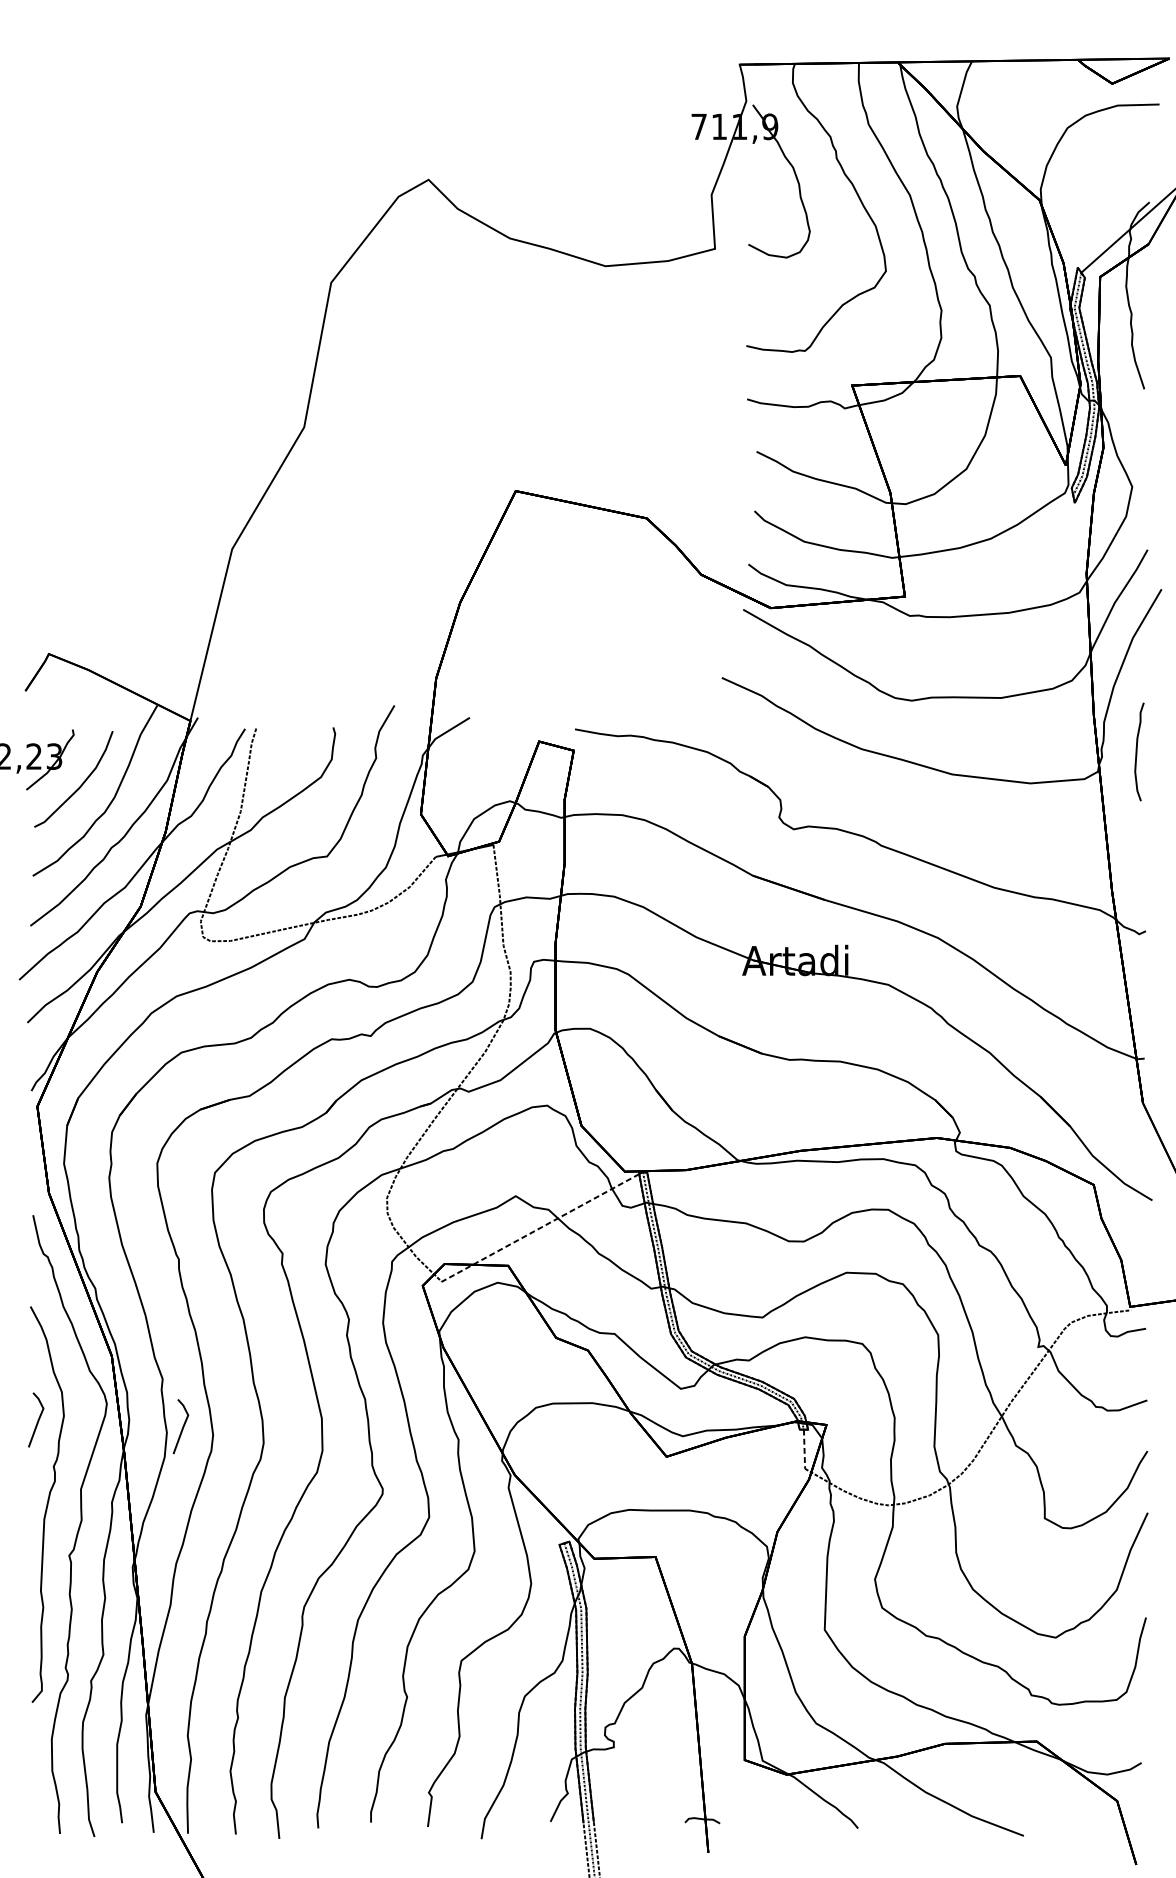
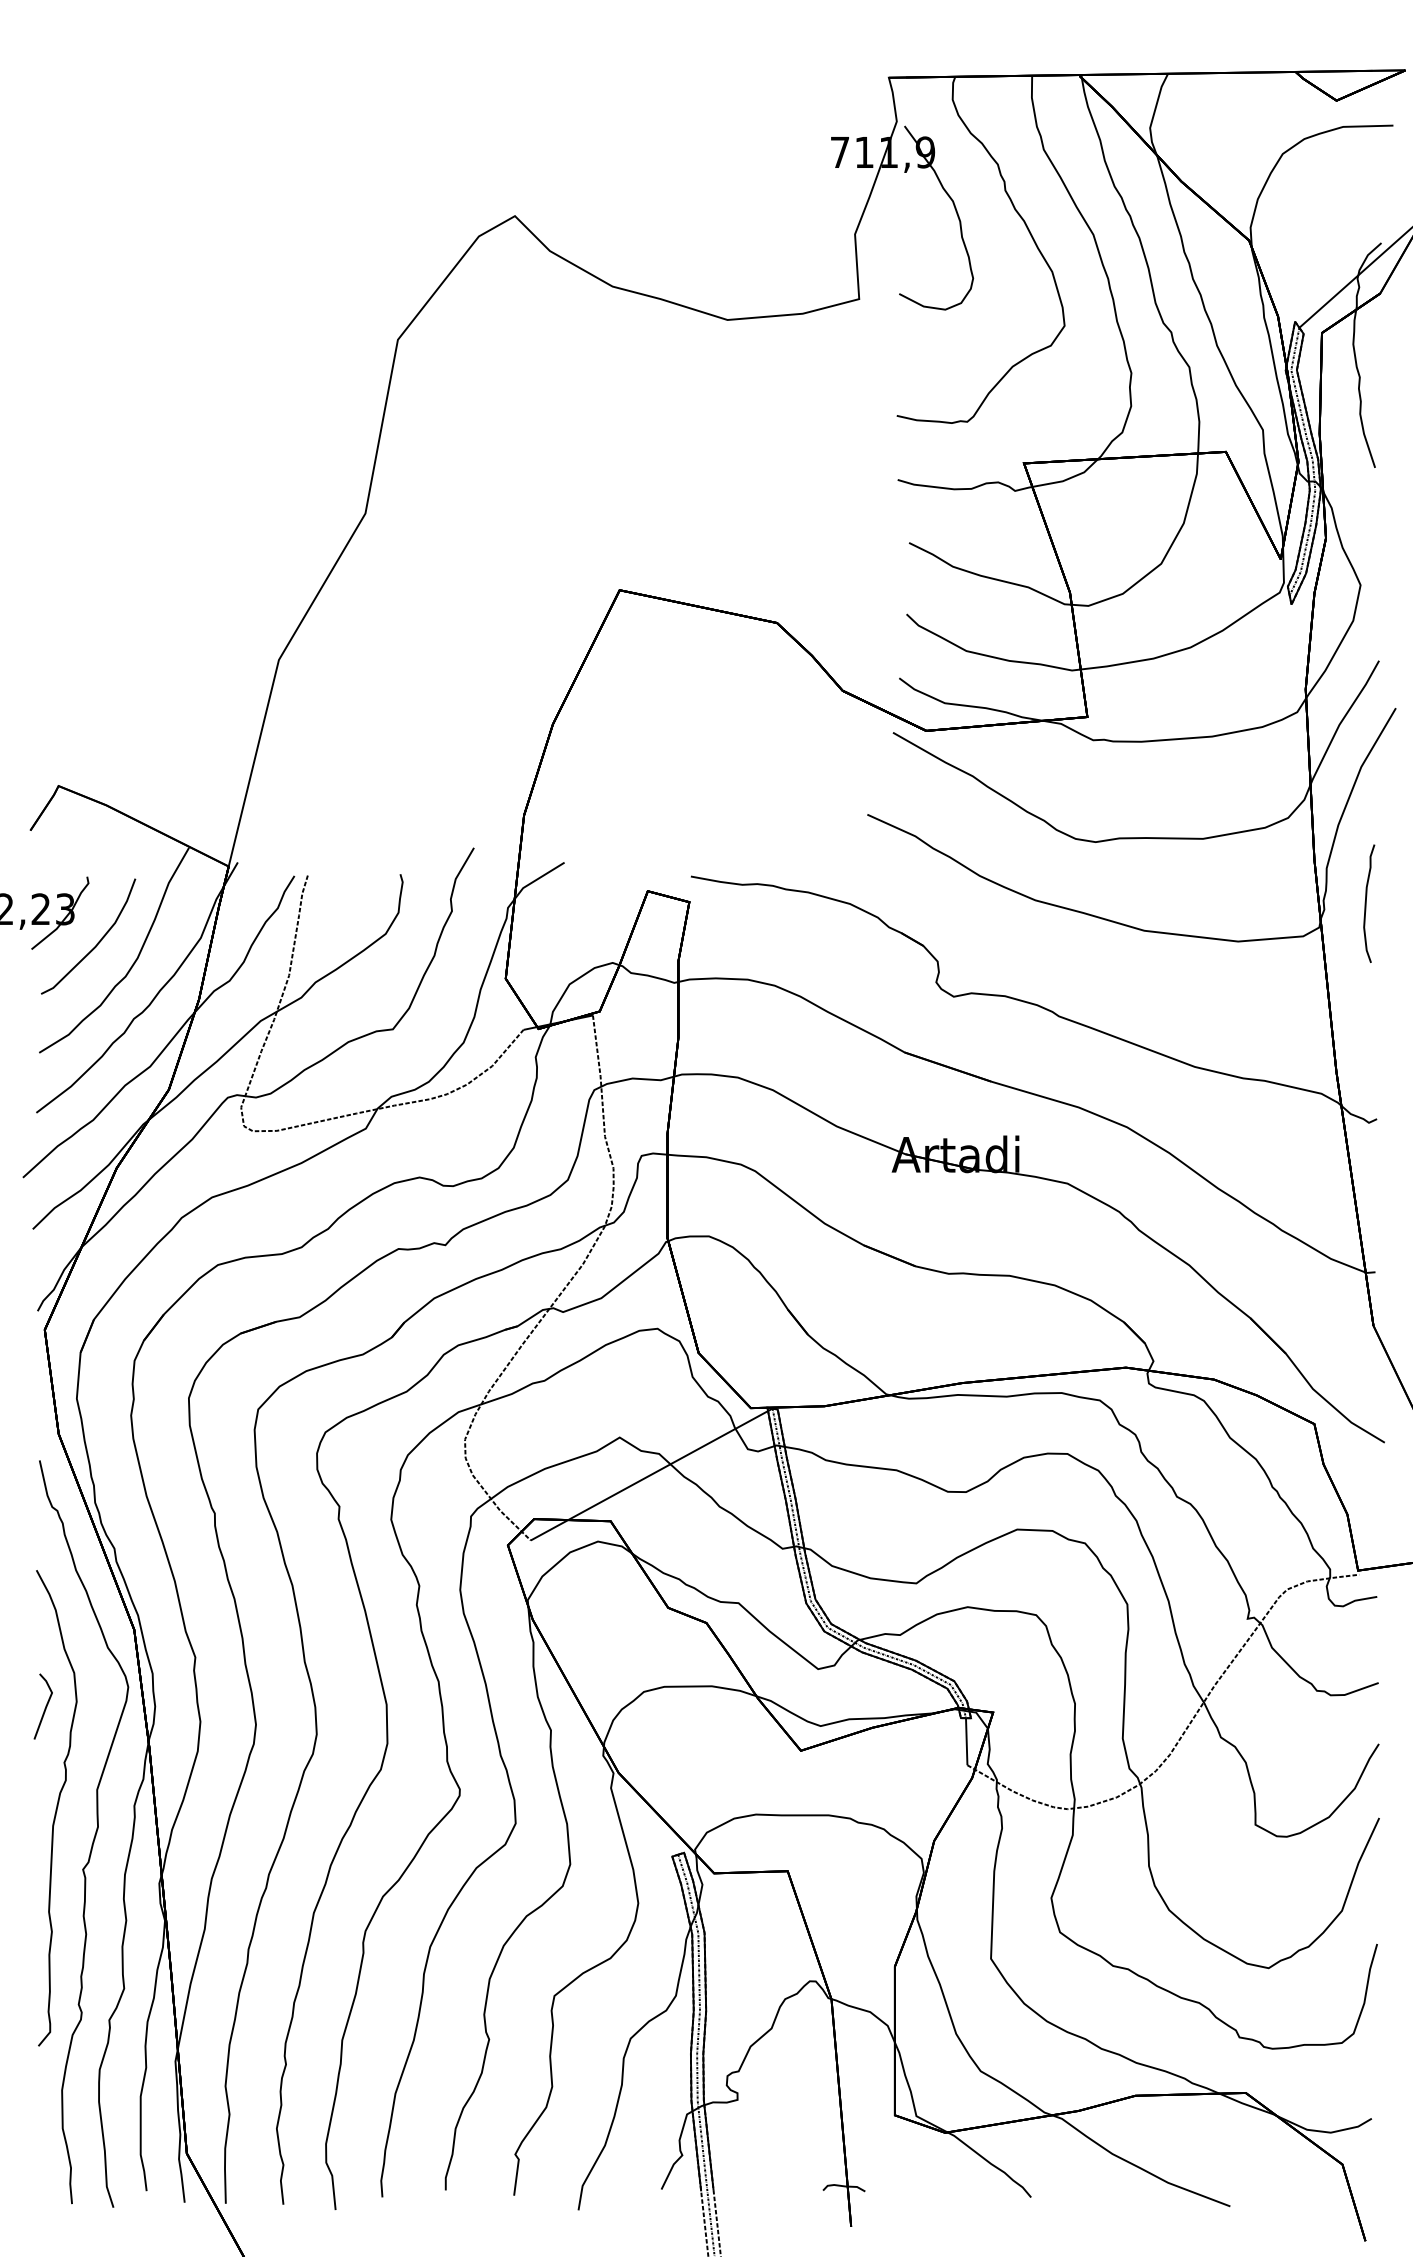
line: (540, 1228) -> (649, 1476), dashed -> solid
part: (180, 1426) -> (216, 1714), removed
line: (804, 1449) -> (966, 1741), dashed -> solid

